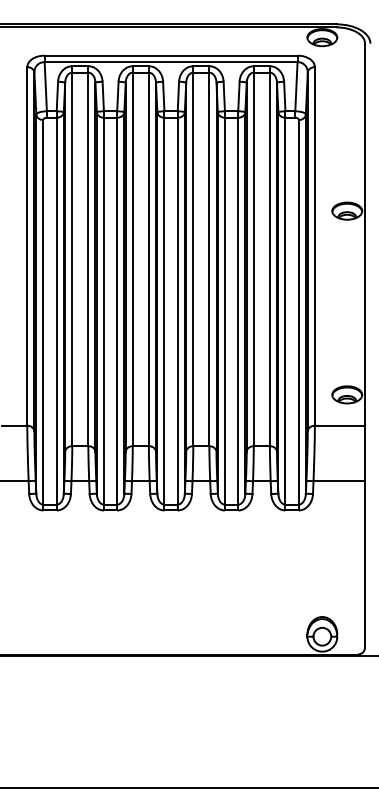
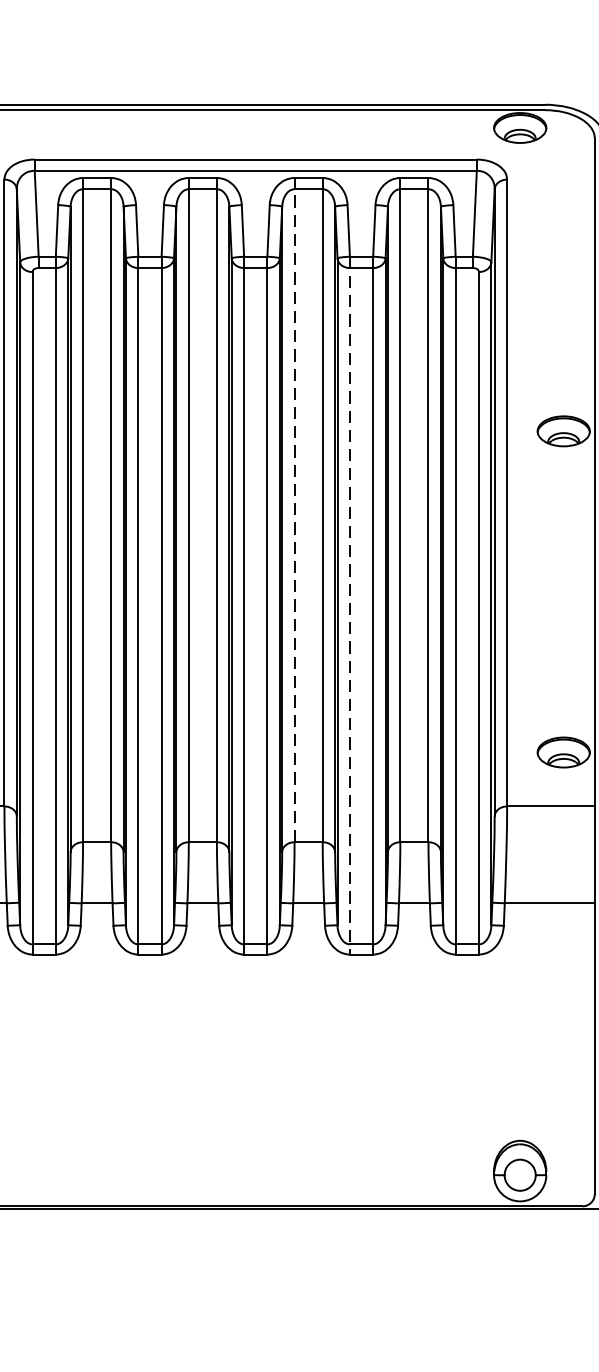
line: (193, 256) -> (294, 510), solid -> dashed
line: (224, 310) -> (349, 604), solid -> dashed

